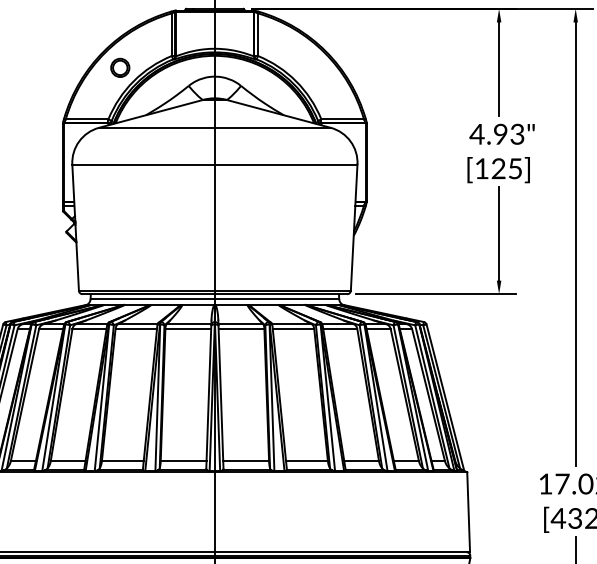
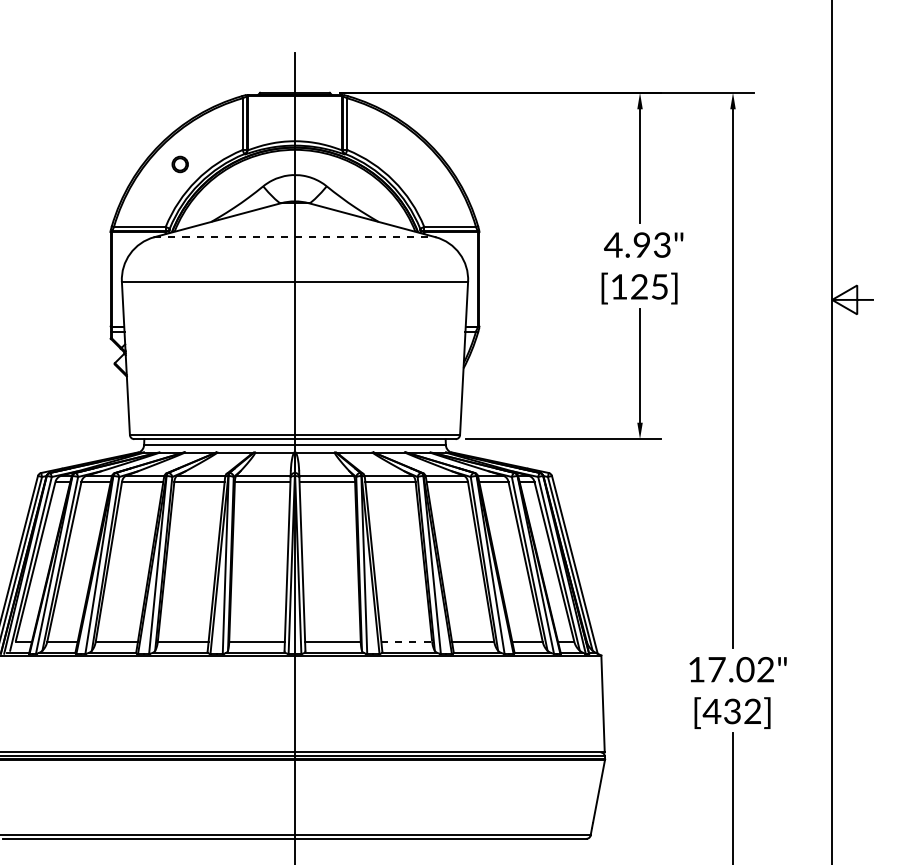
part: (120, 67) -> (180, 164), size x0.7
line: (215, 128) -> (295, 237), solid -> dashed
line: (307, 460) -> (407, 641), solid -> dashed

